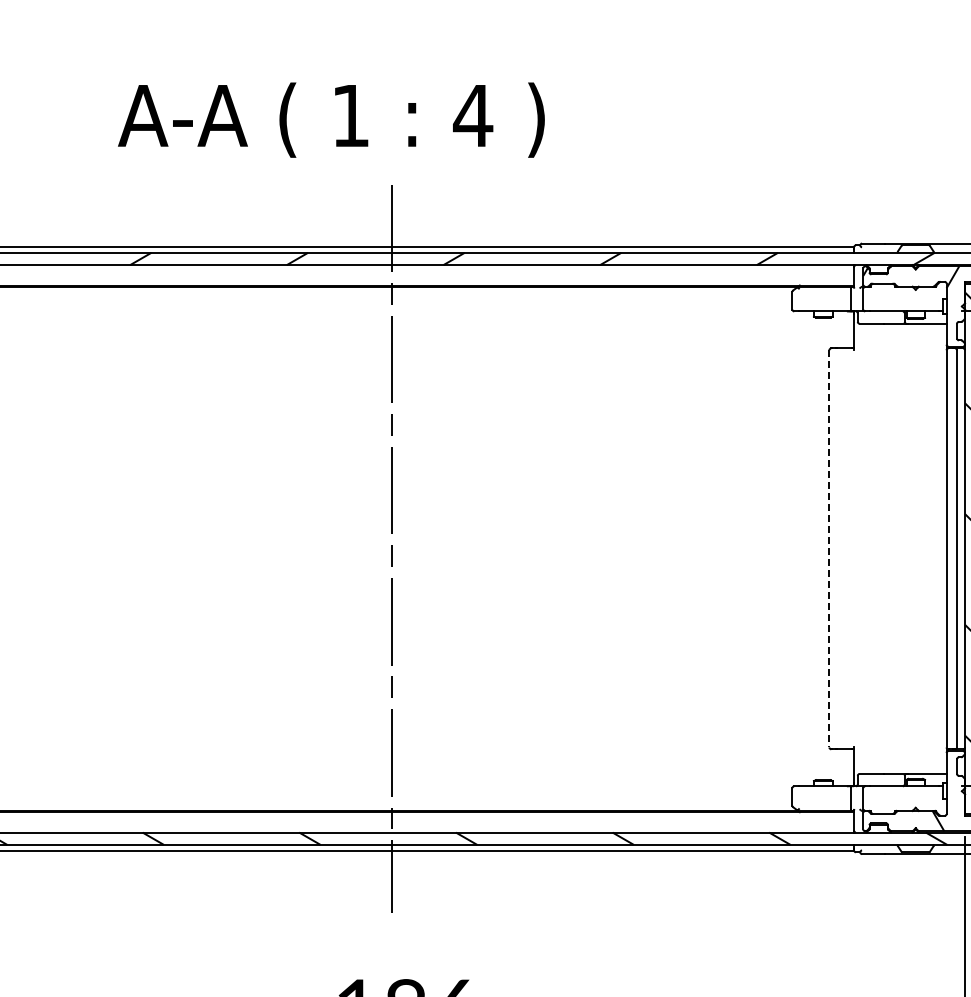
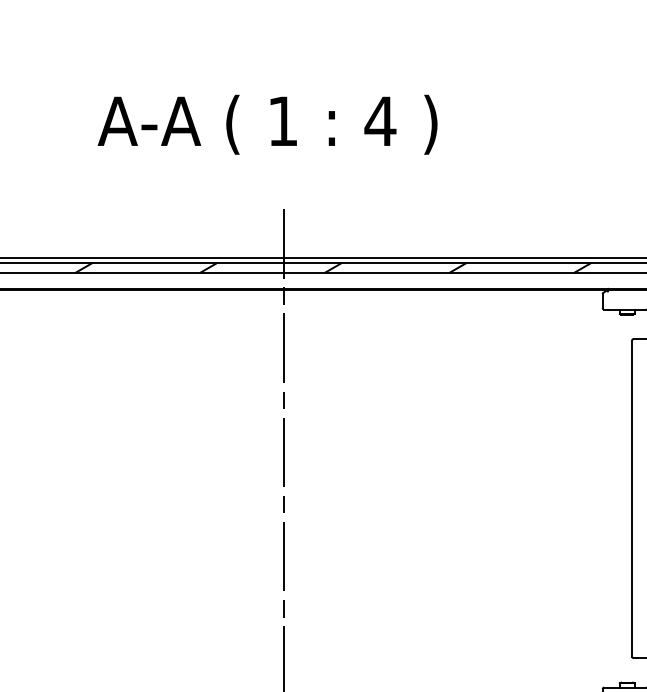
text: (331, 119) -> (267, 124), moved
line: (829, 548) -> (632, 498), dashed -> solid

